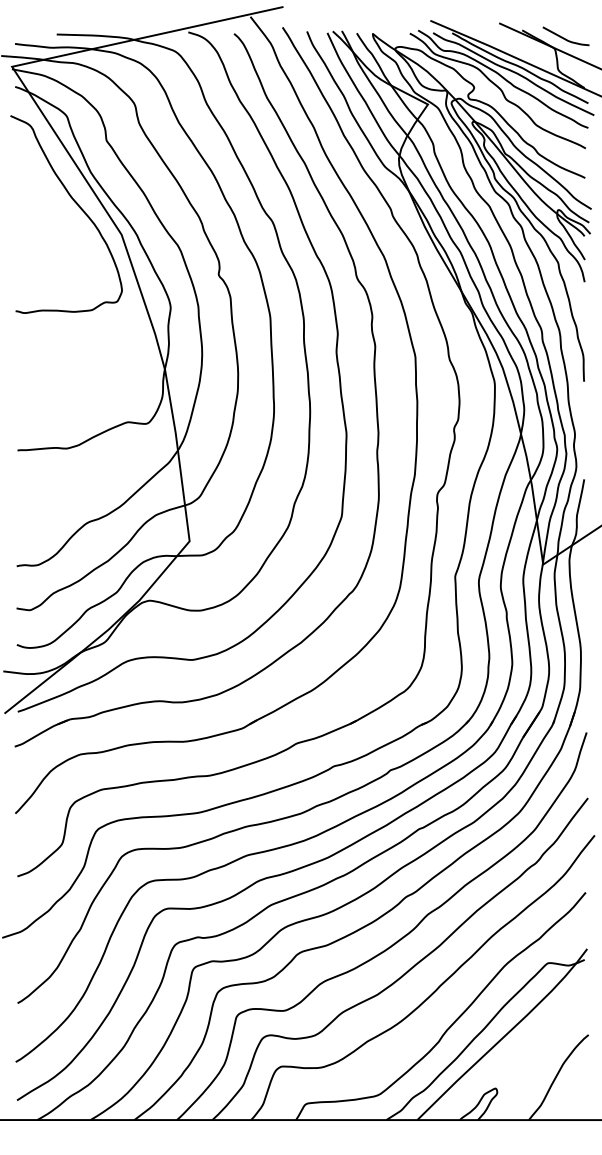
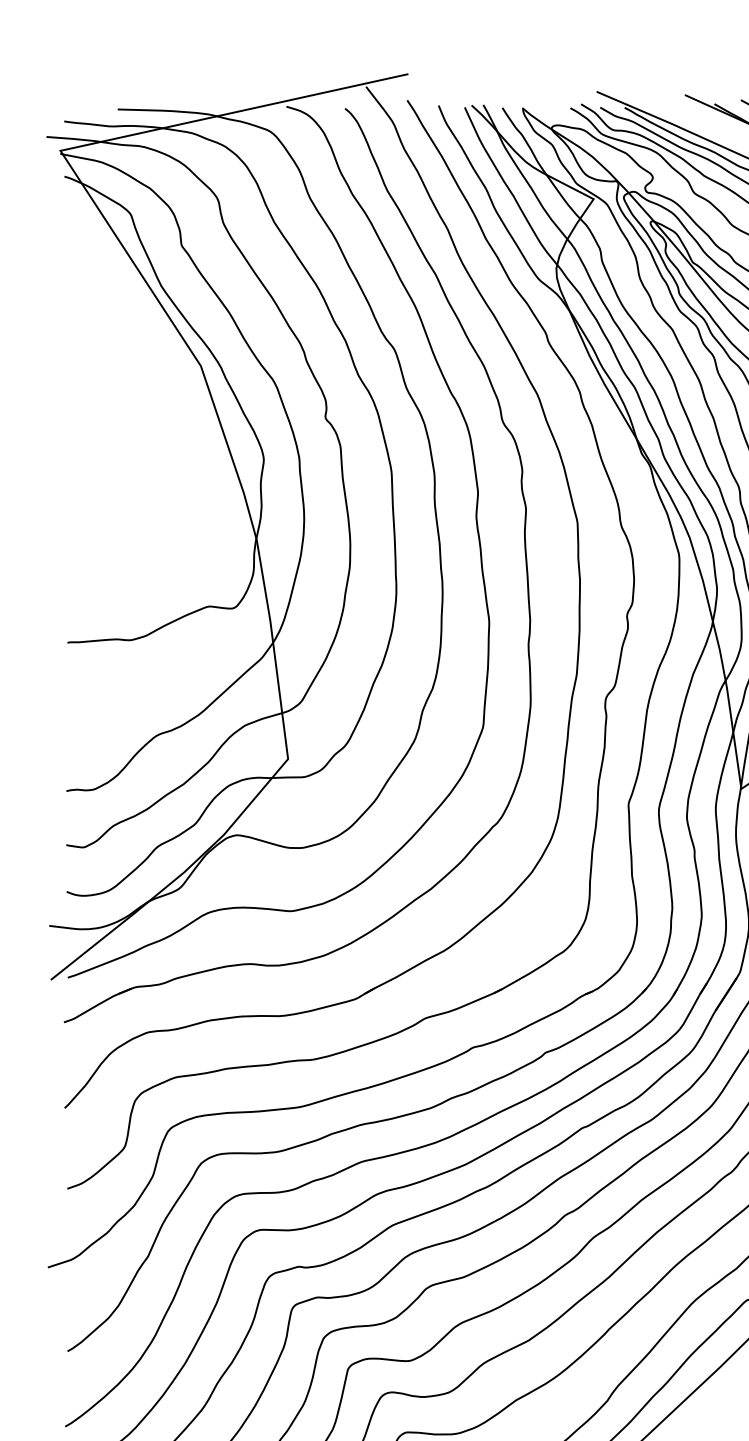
curve: (76, 204) -> (143, 327), removed

